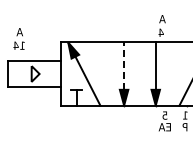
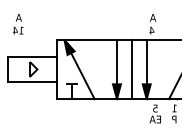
text: (18, 38) -> (17, 23), moved
line: (124, 66) -> (117, 62), dashed -> solid
line: (139, 73) -> (131, 68), added

